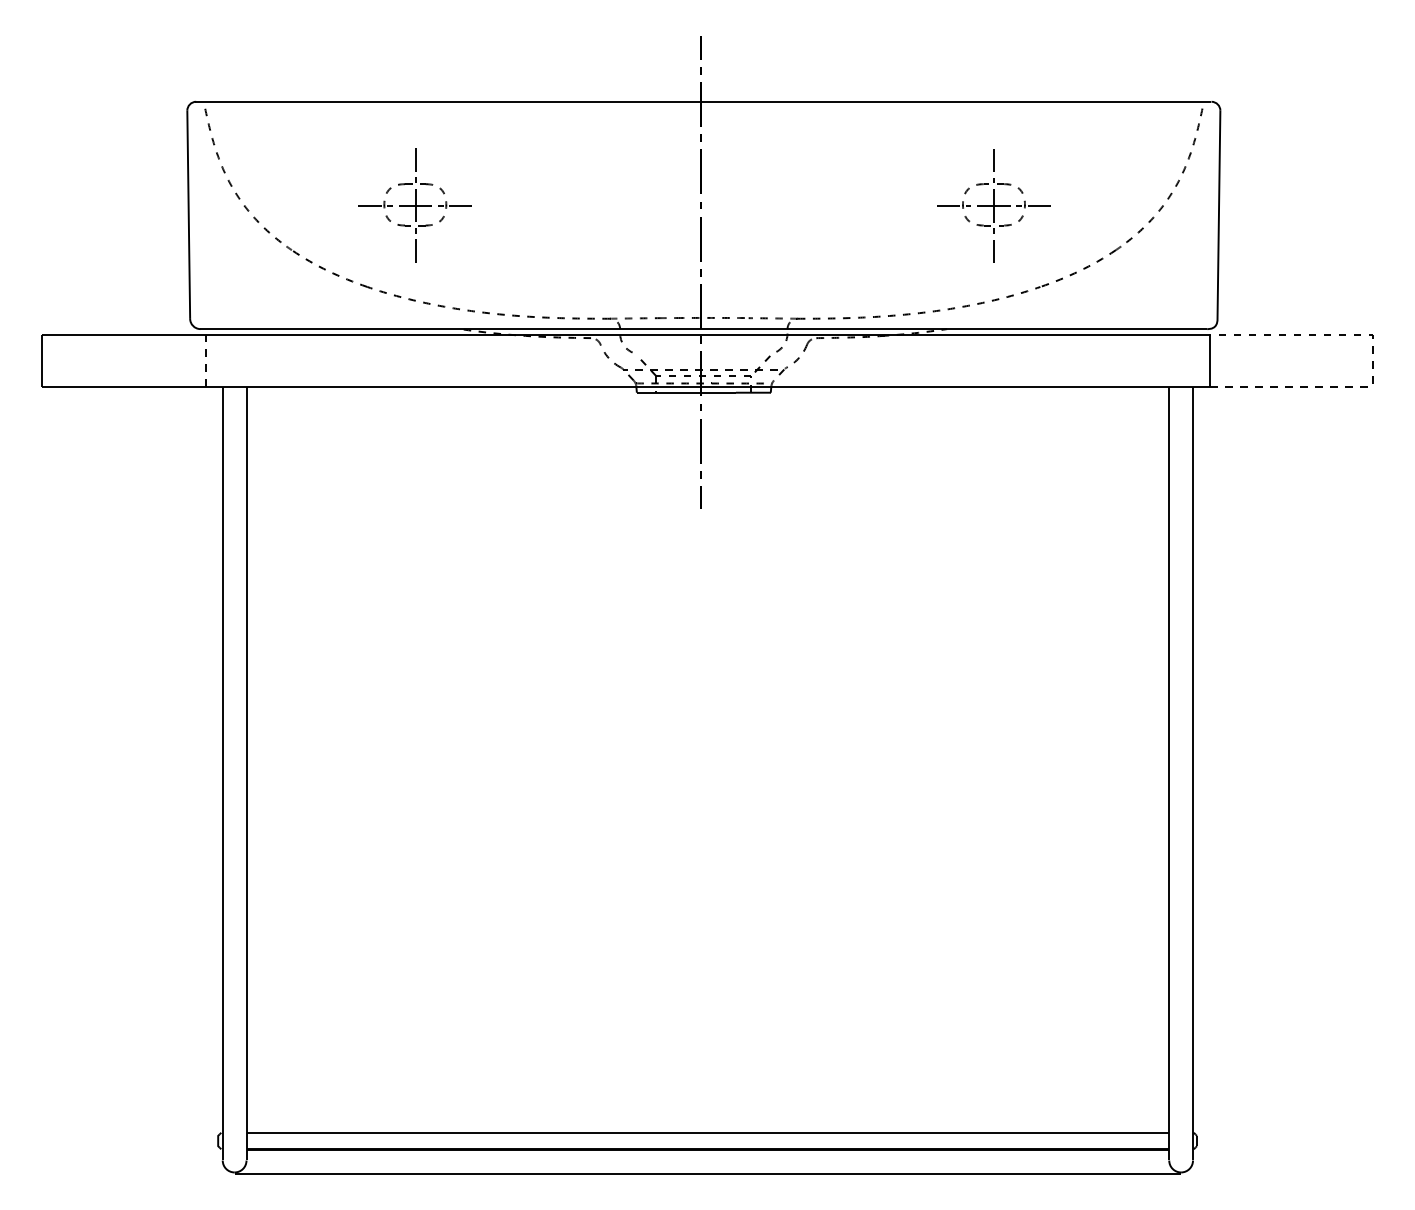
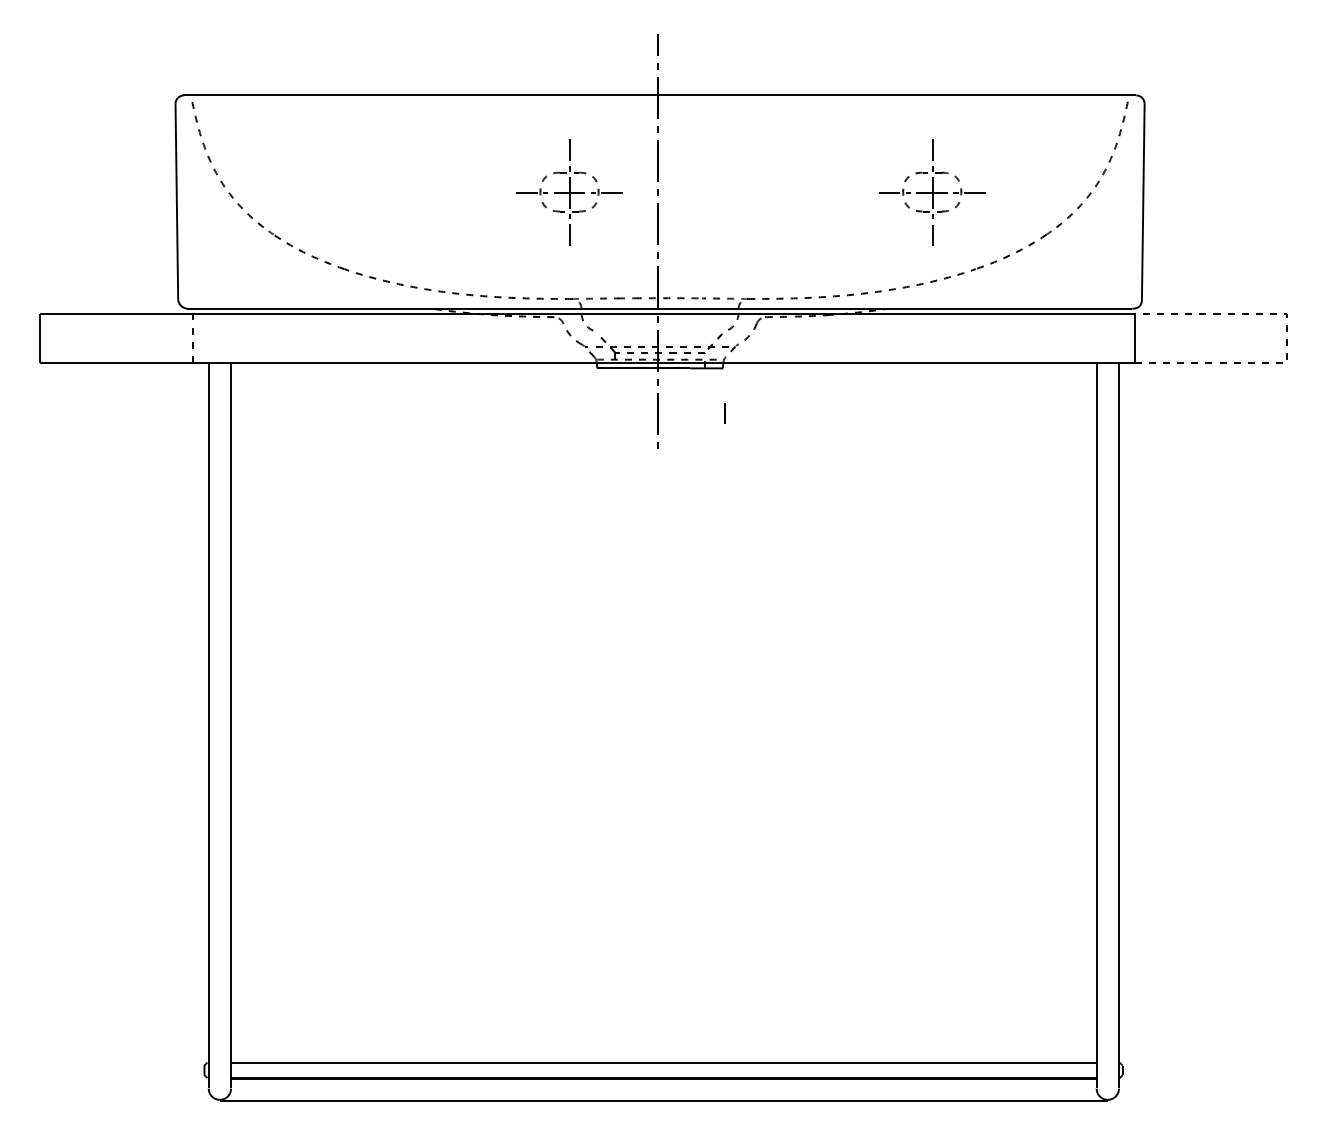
part: (414, 205) -> (568, 192), moved
line: (700, 497) -> (724, 413), moved

